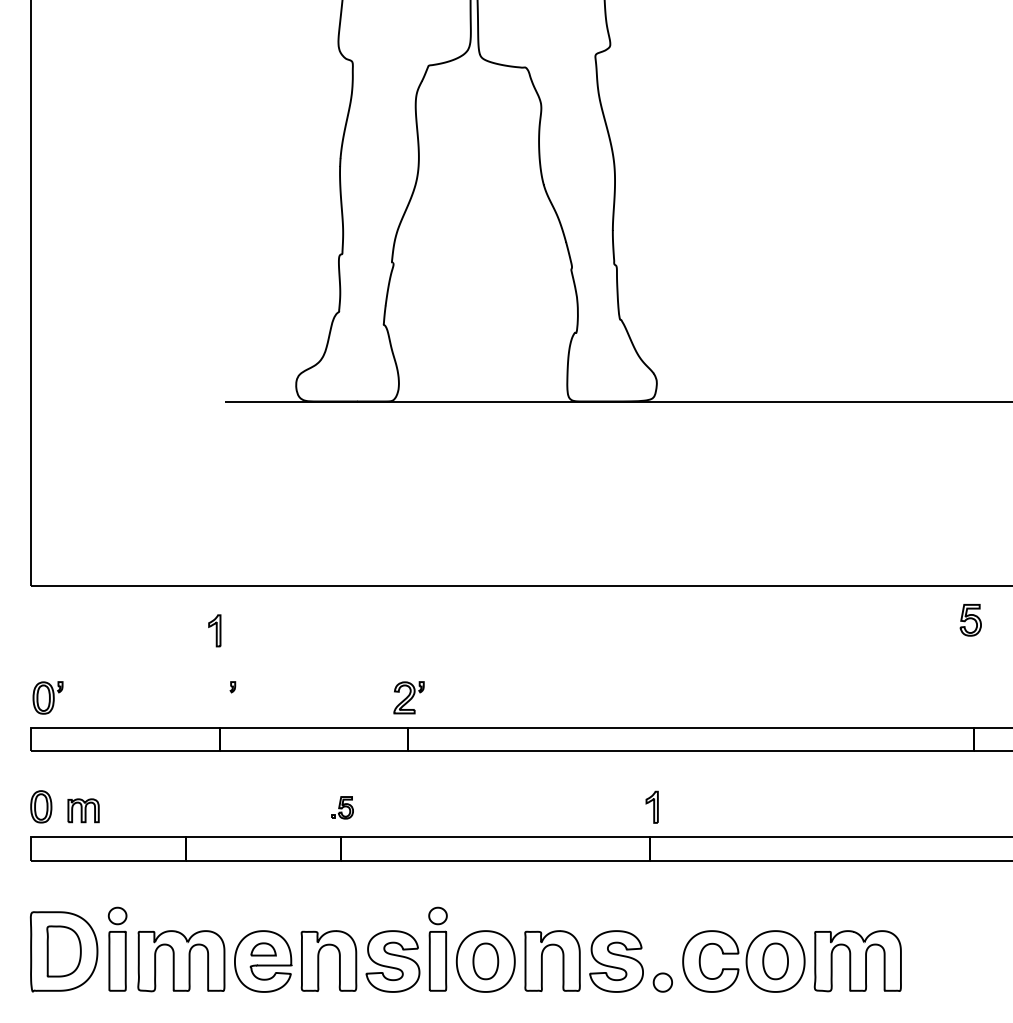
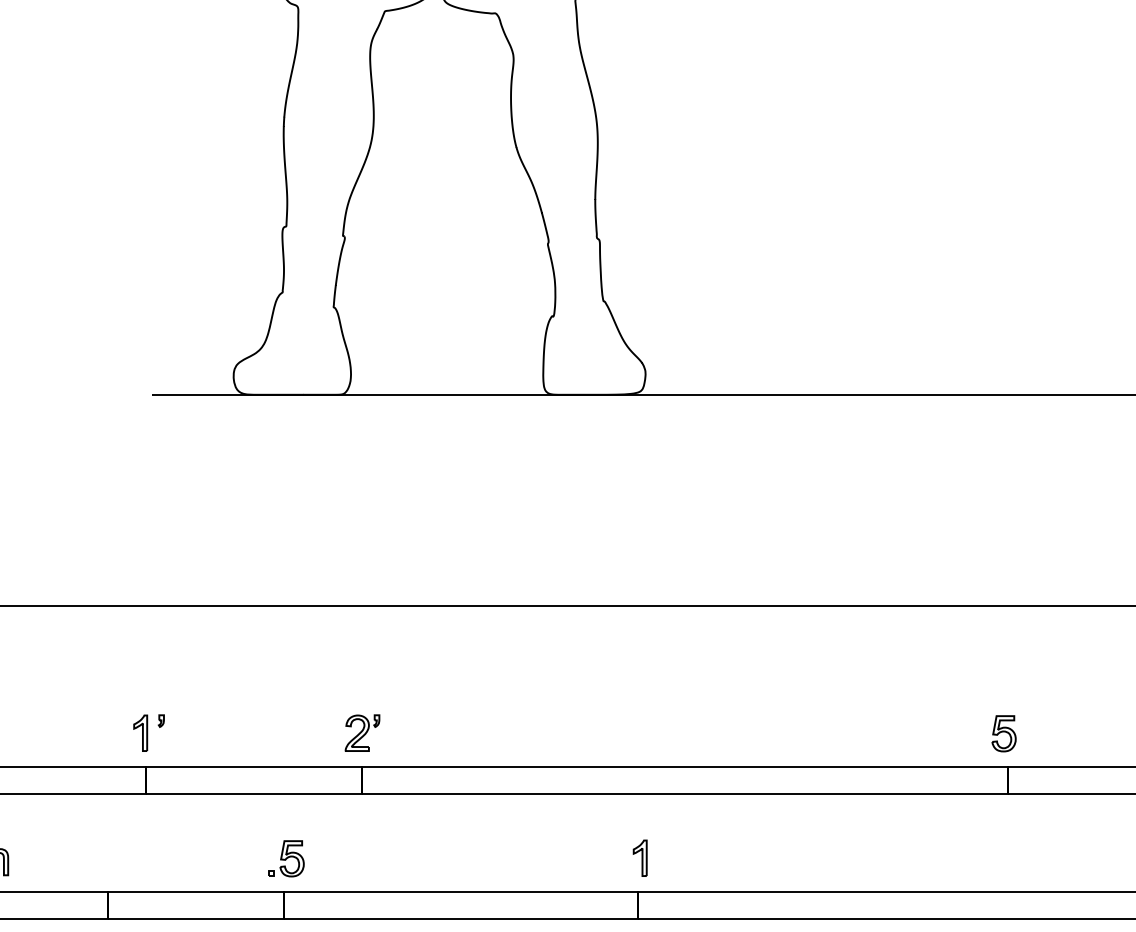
part: (970, 620) -> (1003, 734), moved
part: (214, 630) -> (140, 732), moved
part: (342, 807) -> (286, 858), size x1.43

